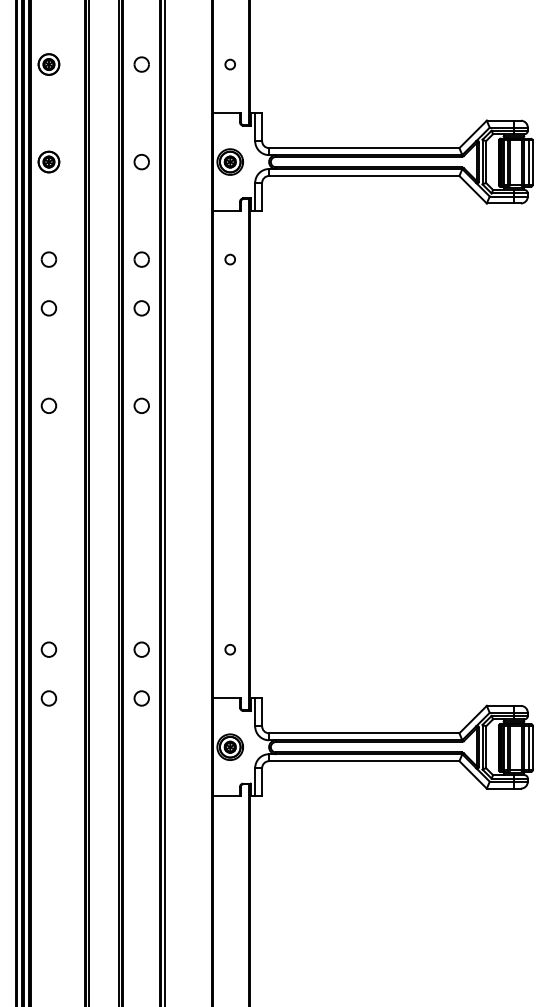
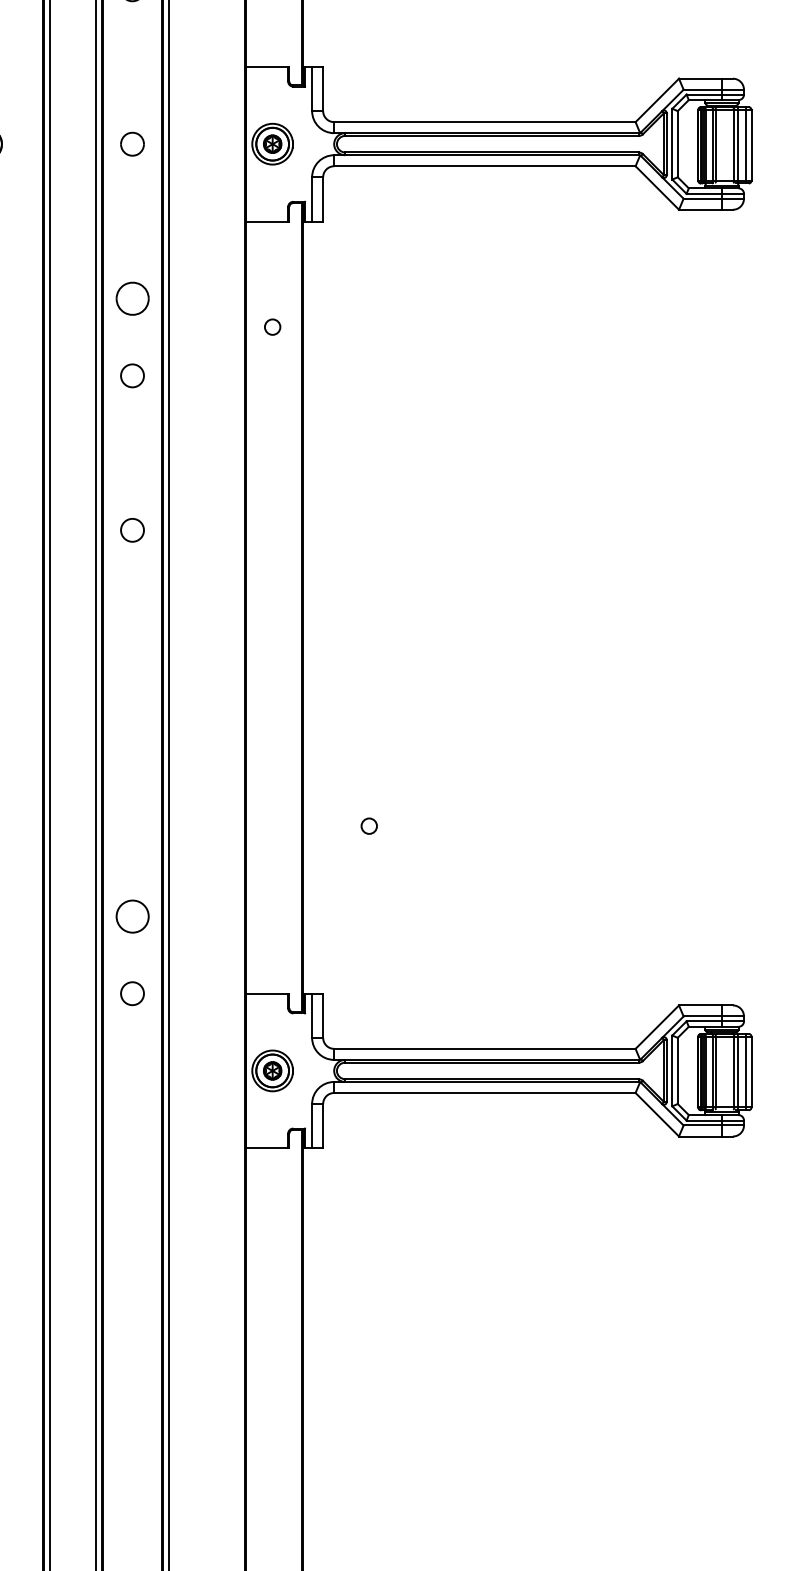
part: (141, 259) -> (132, 298), size x1.4
circle: (229, 259) -> (271, 327), moved
circle: (141, 649) -> (132, 916), size x1.4
circle: (229, 649) -> (368, 825), moved

